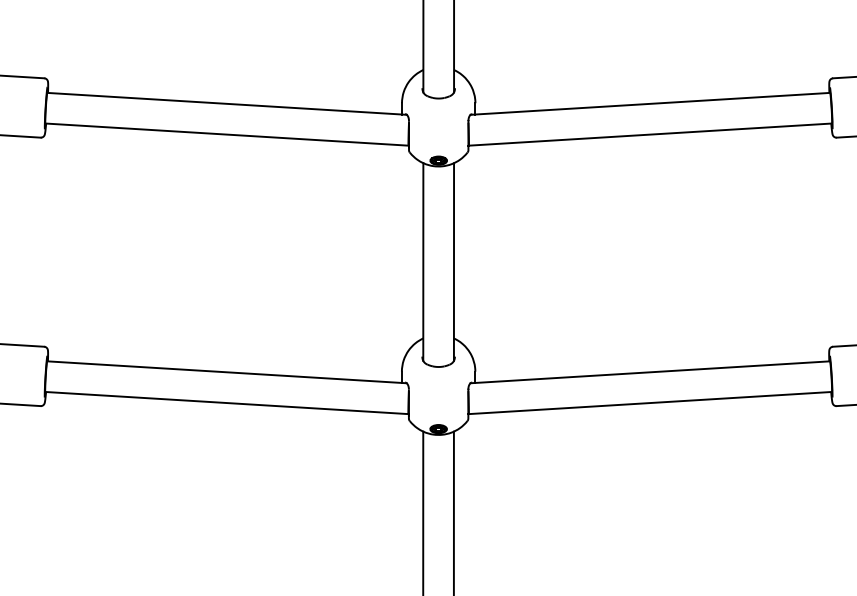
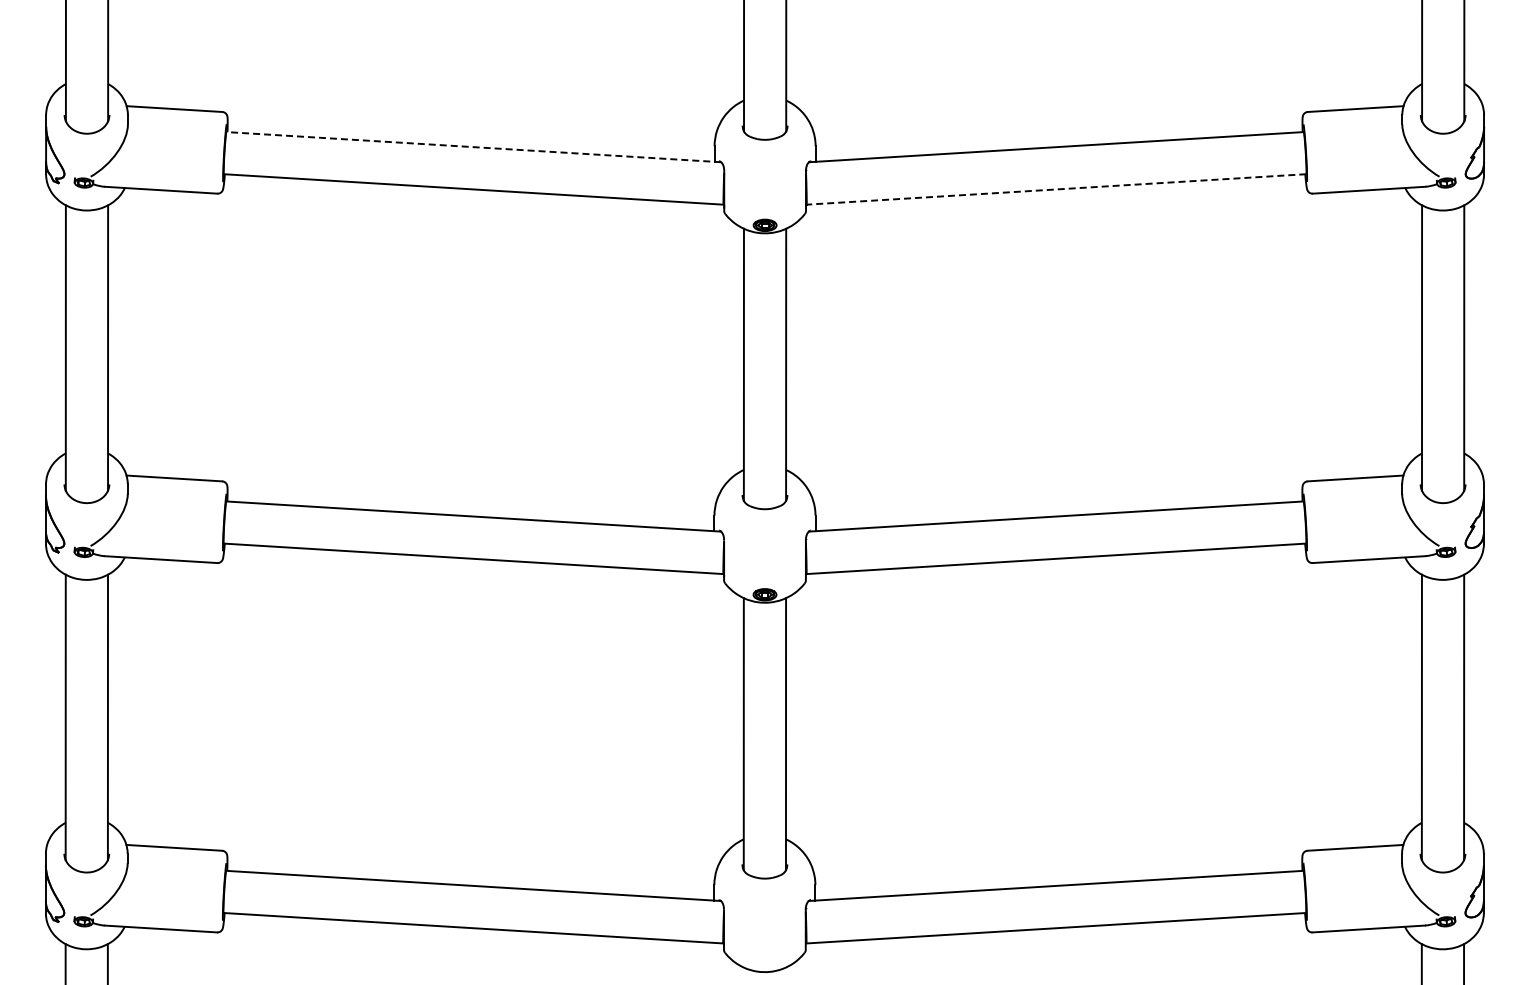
line: (226, 104) -> (473, 147), solid -> dashed
line: (649, 134) -> (1055, 189), solid -> dashed

